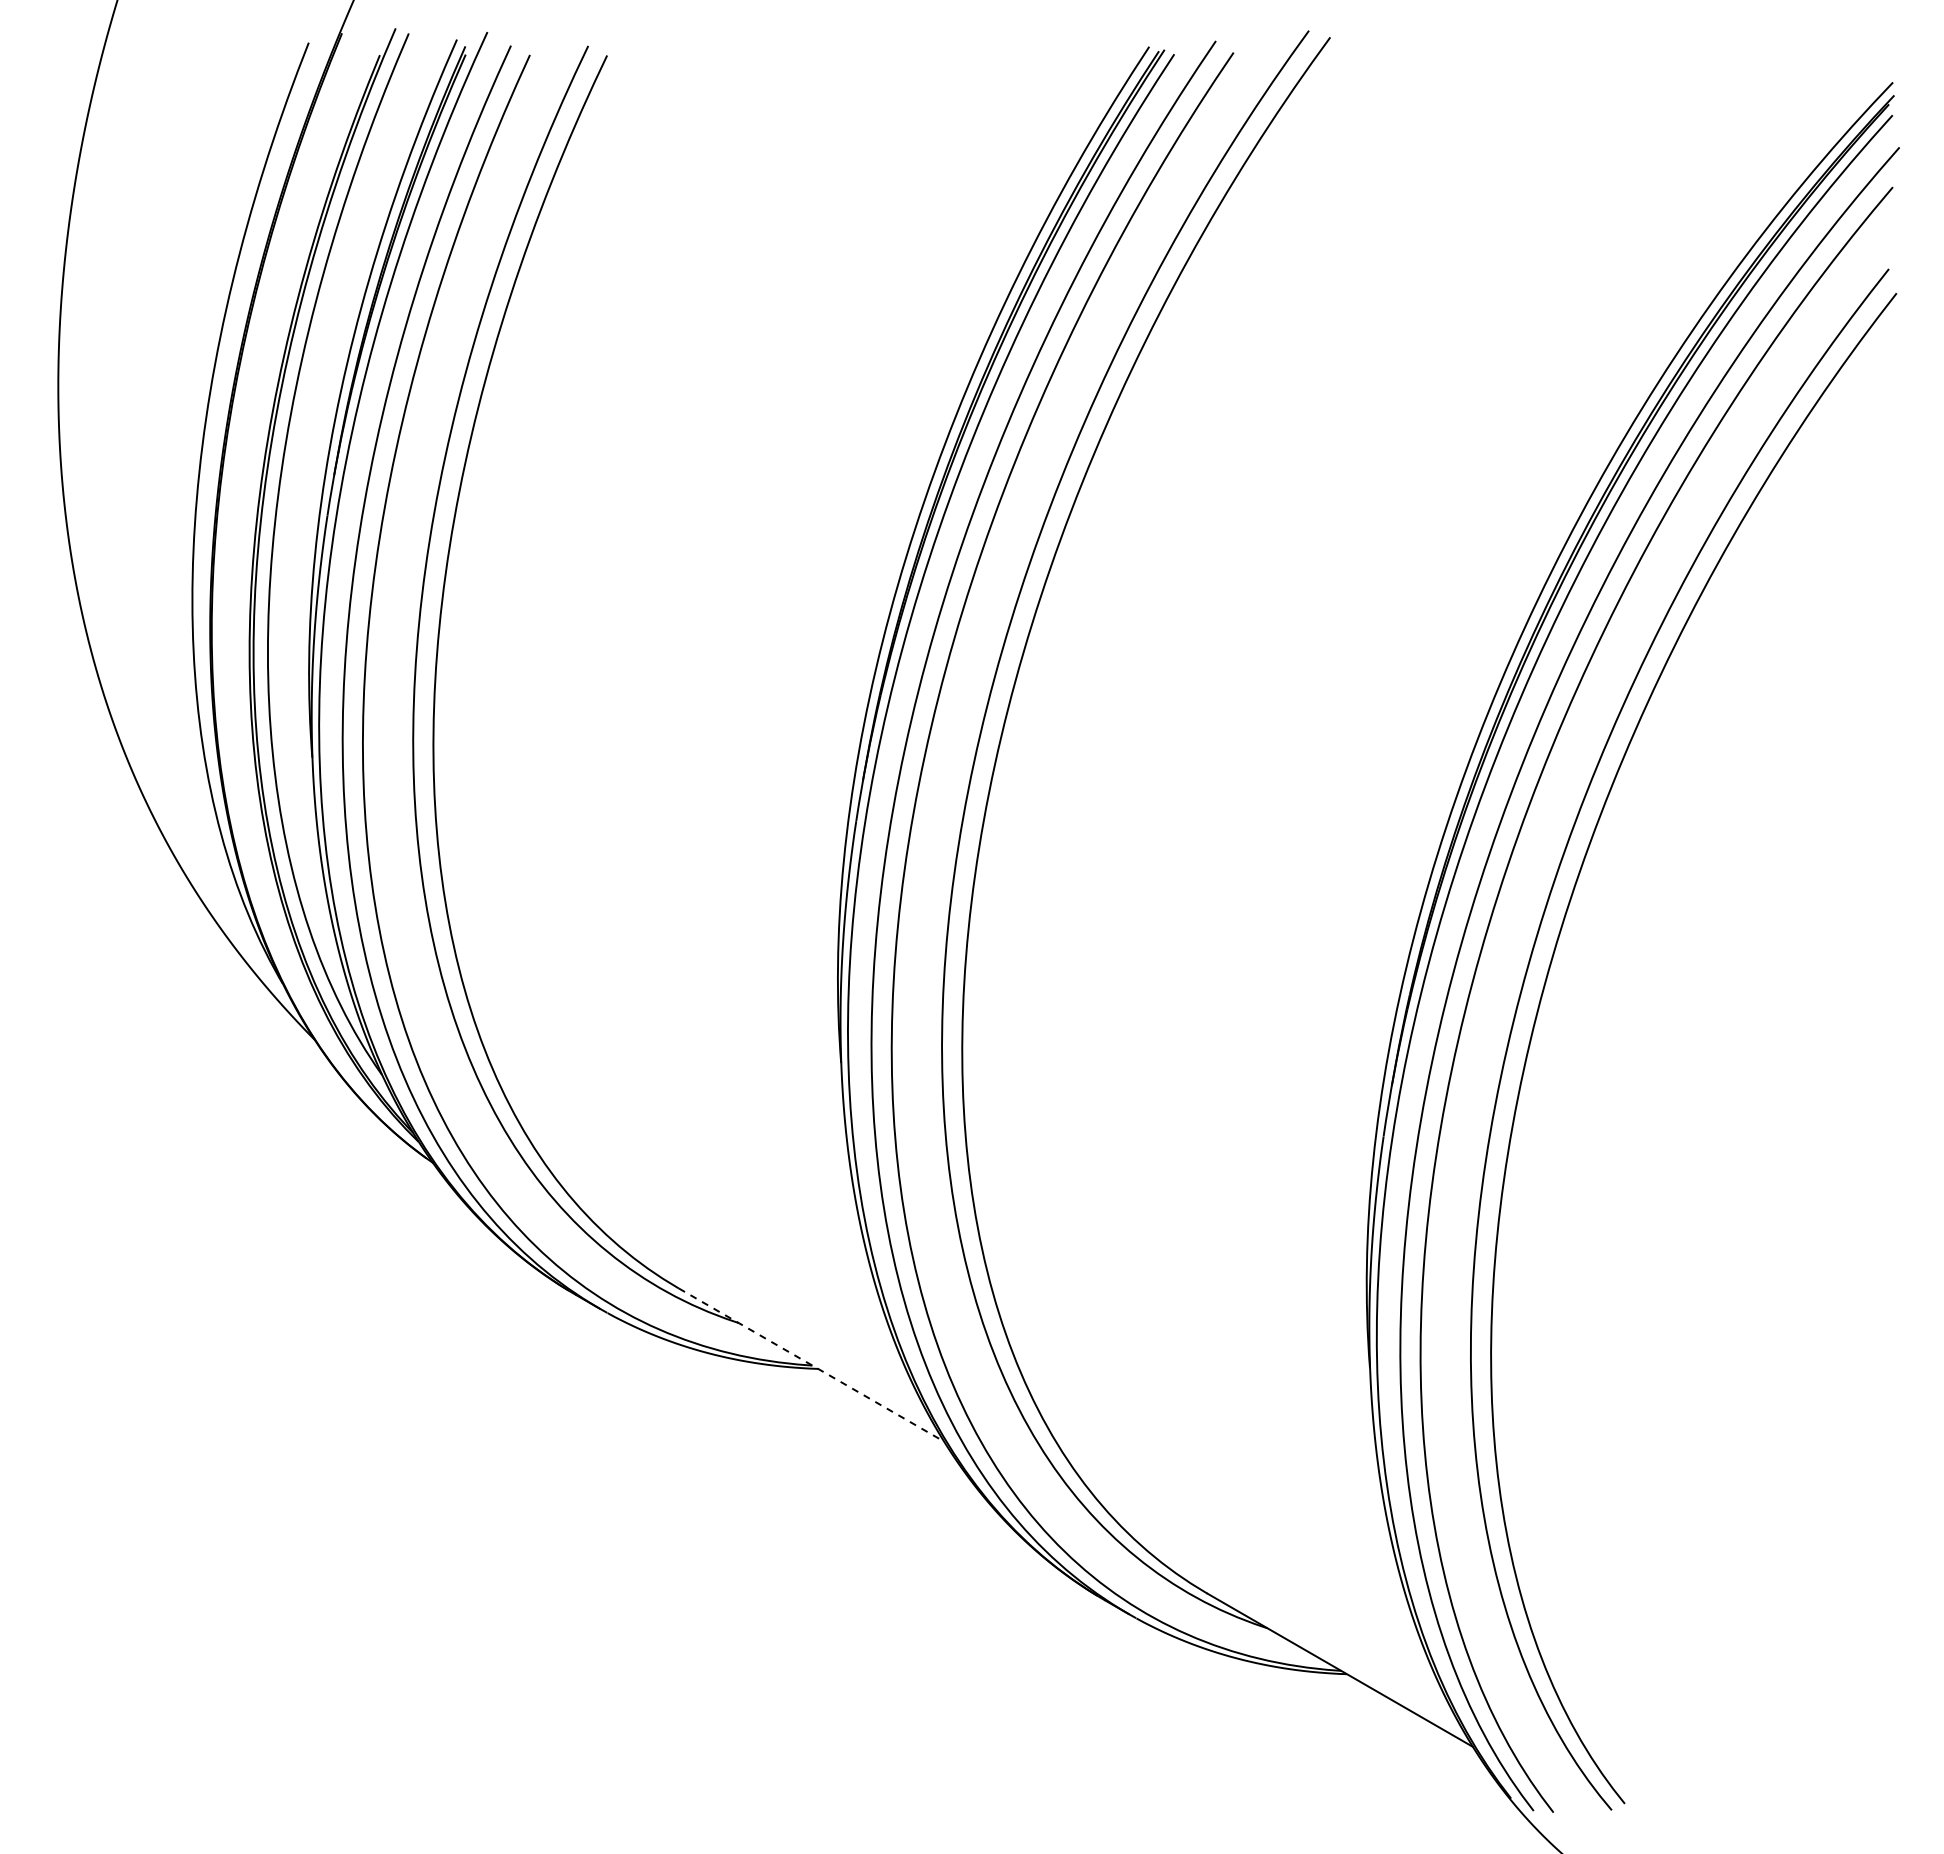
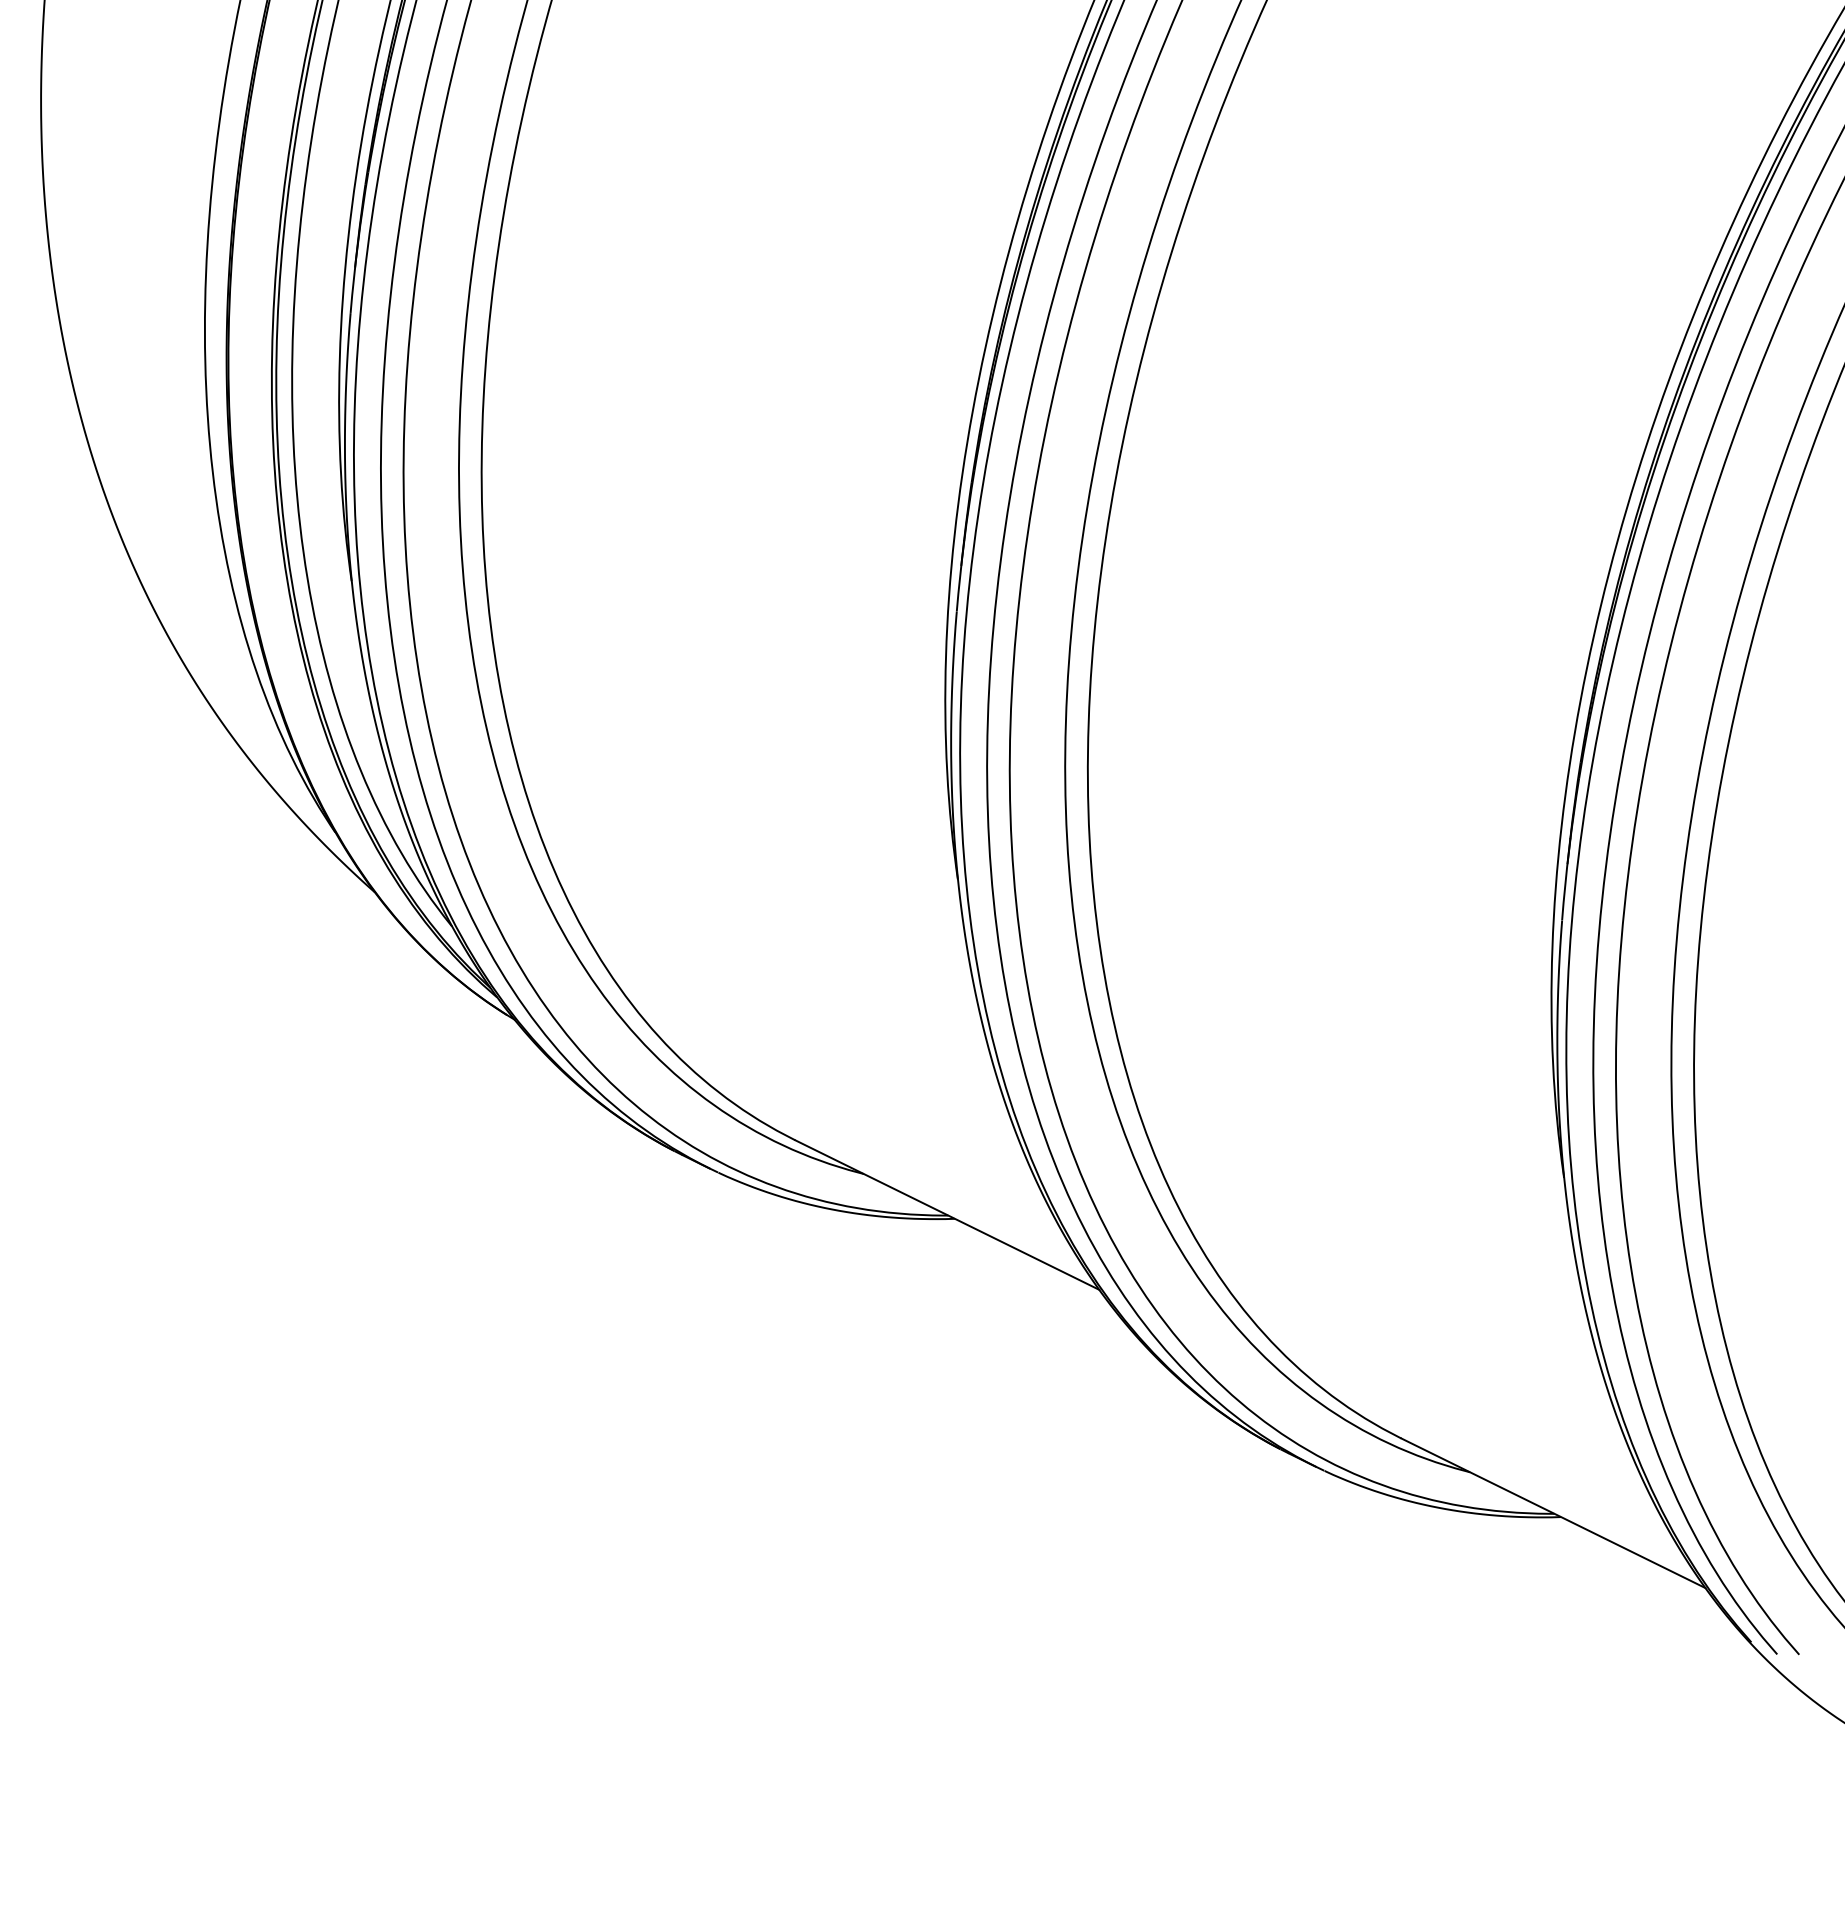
line: (811, 1365) -> (947, 1215), dashed -> solid

